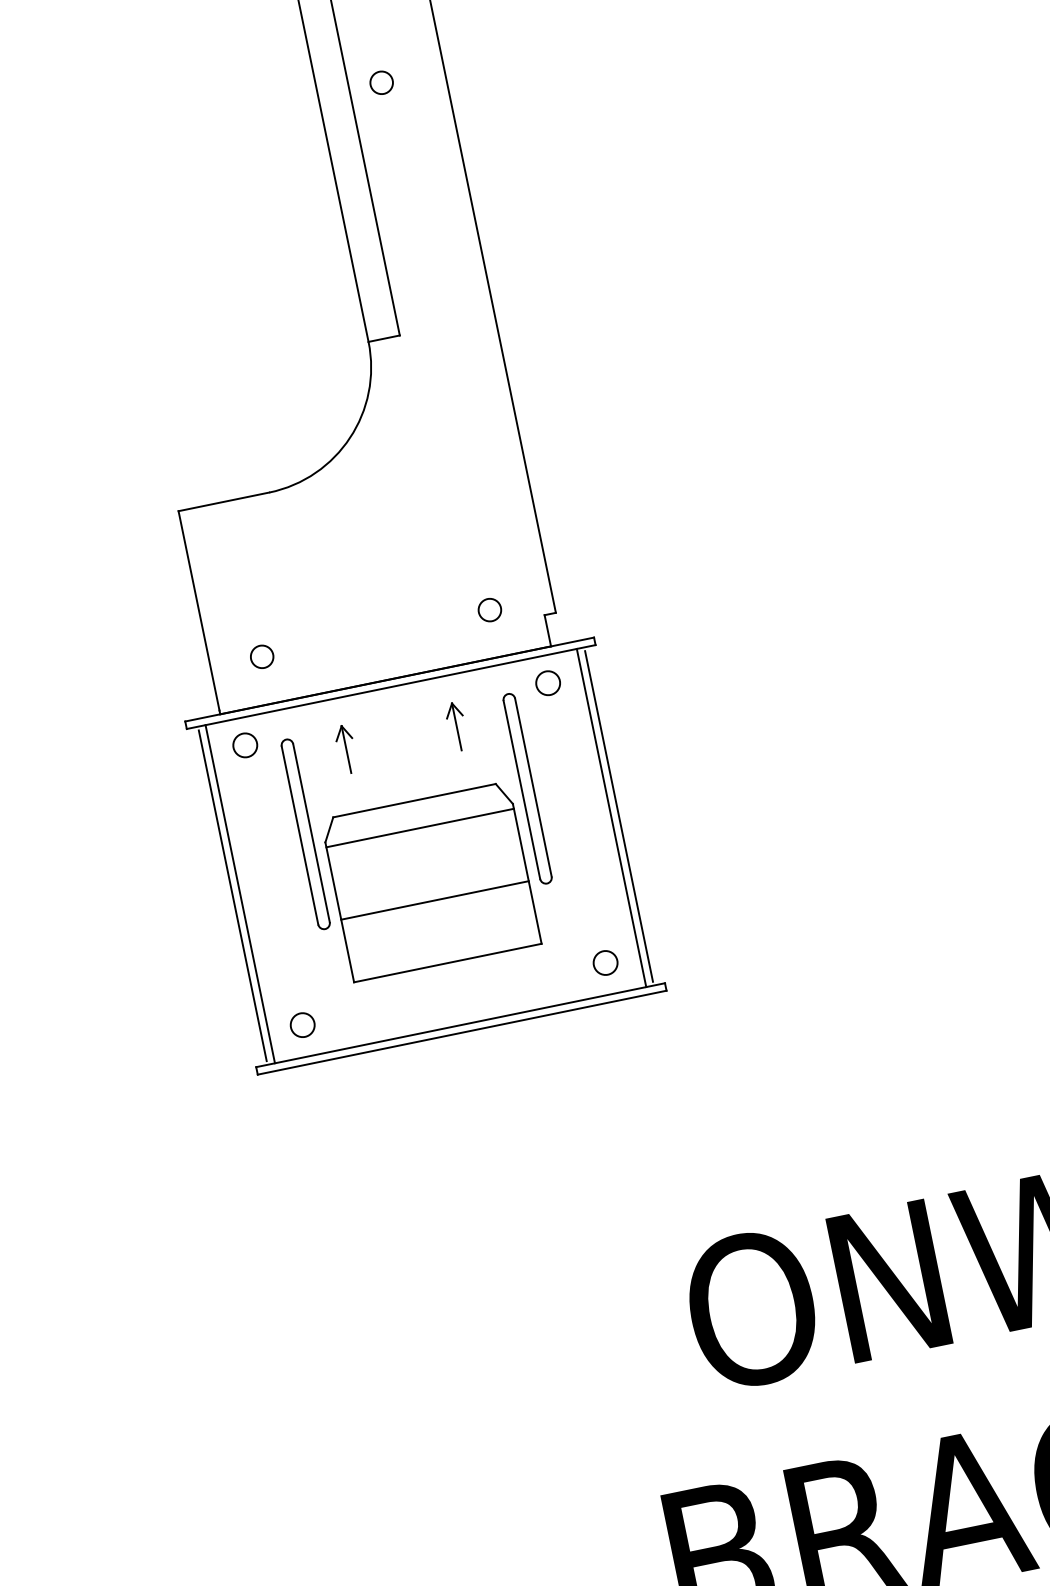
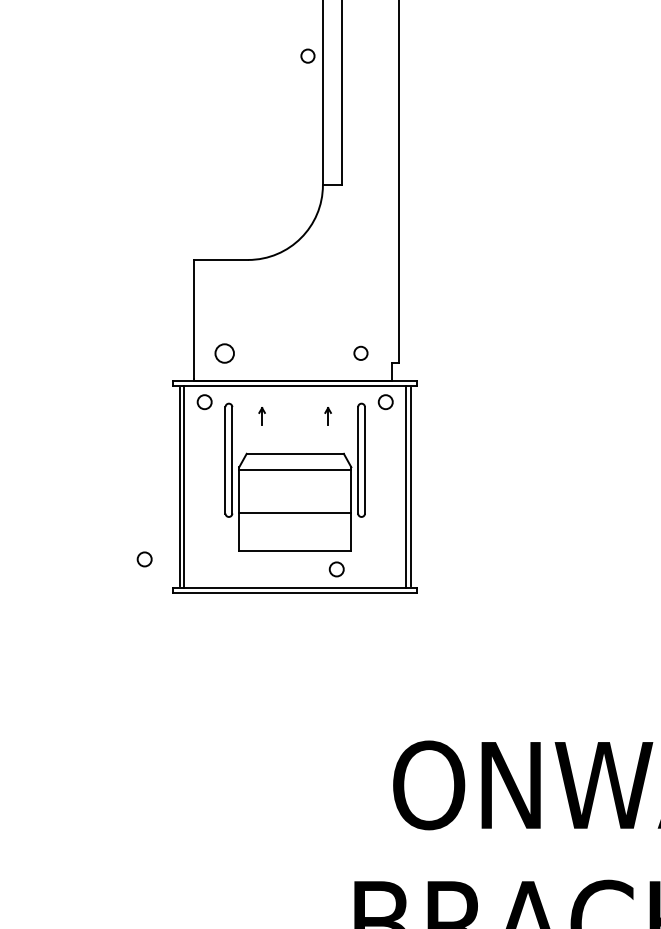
circle: (380, 81) -> (307, 55), moved
circle: (261, 655) -> (224, 352), size x1.4
part: (455, 727) -> (327, 416), size x0.6
part: (345, 749) -> (261, 416), size x0.6
circle: (605, 963) -> (336, 569), moved
circle: (302, 1025) -> (144, 559), moved

